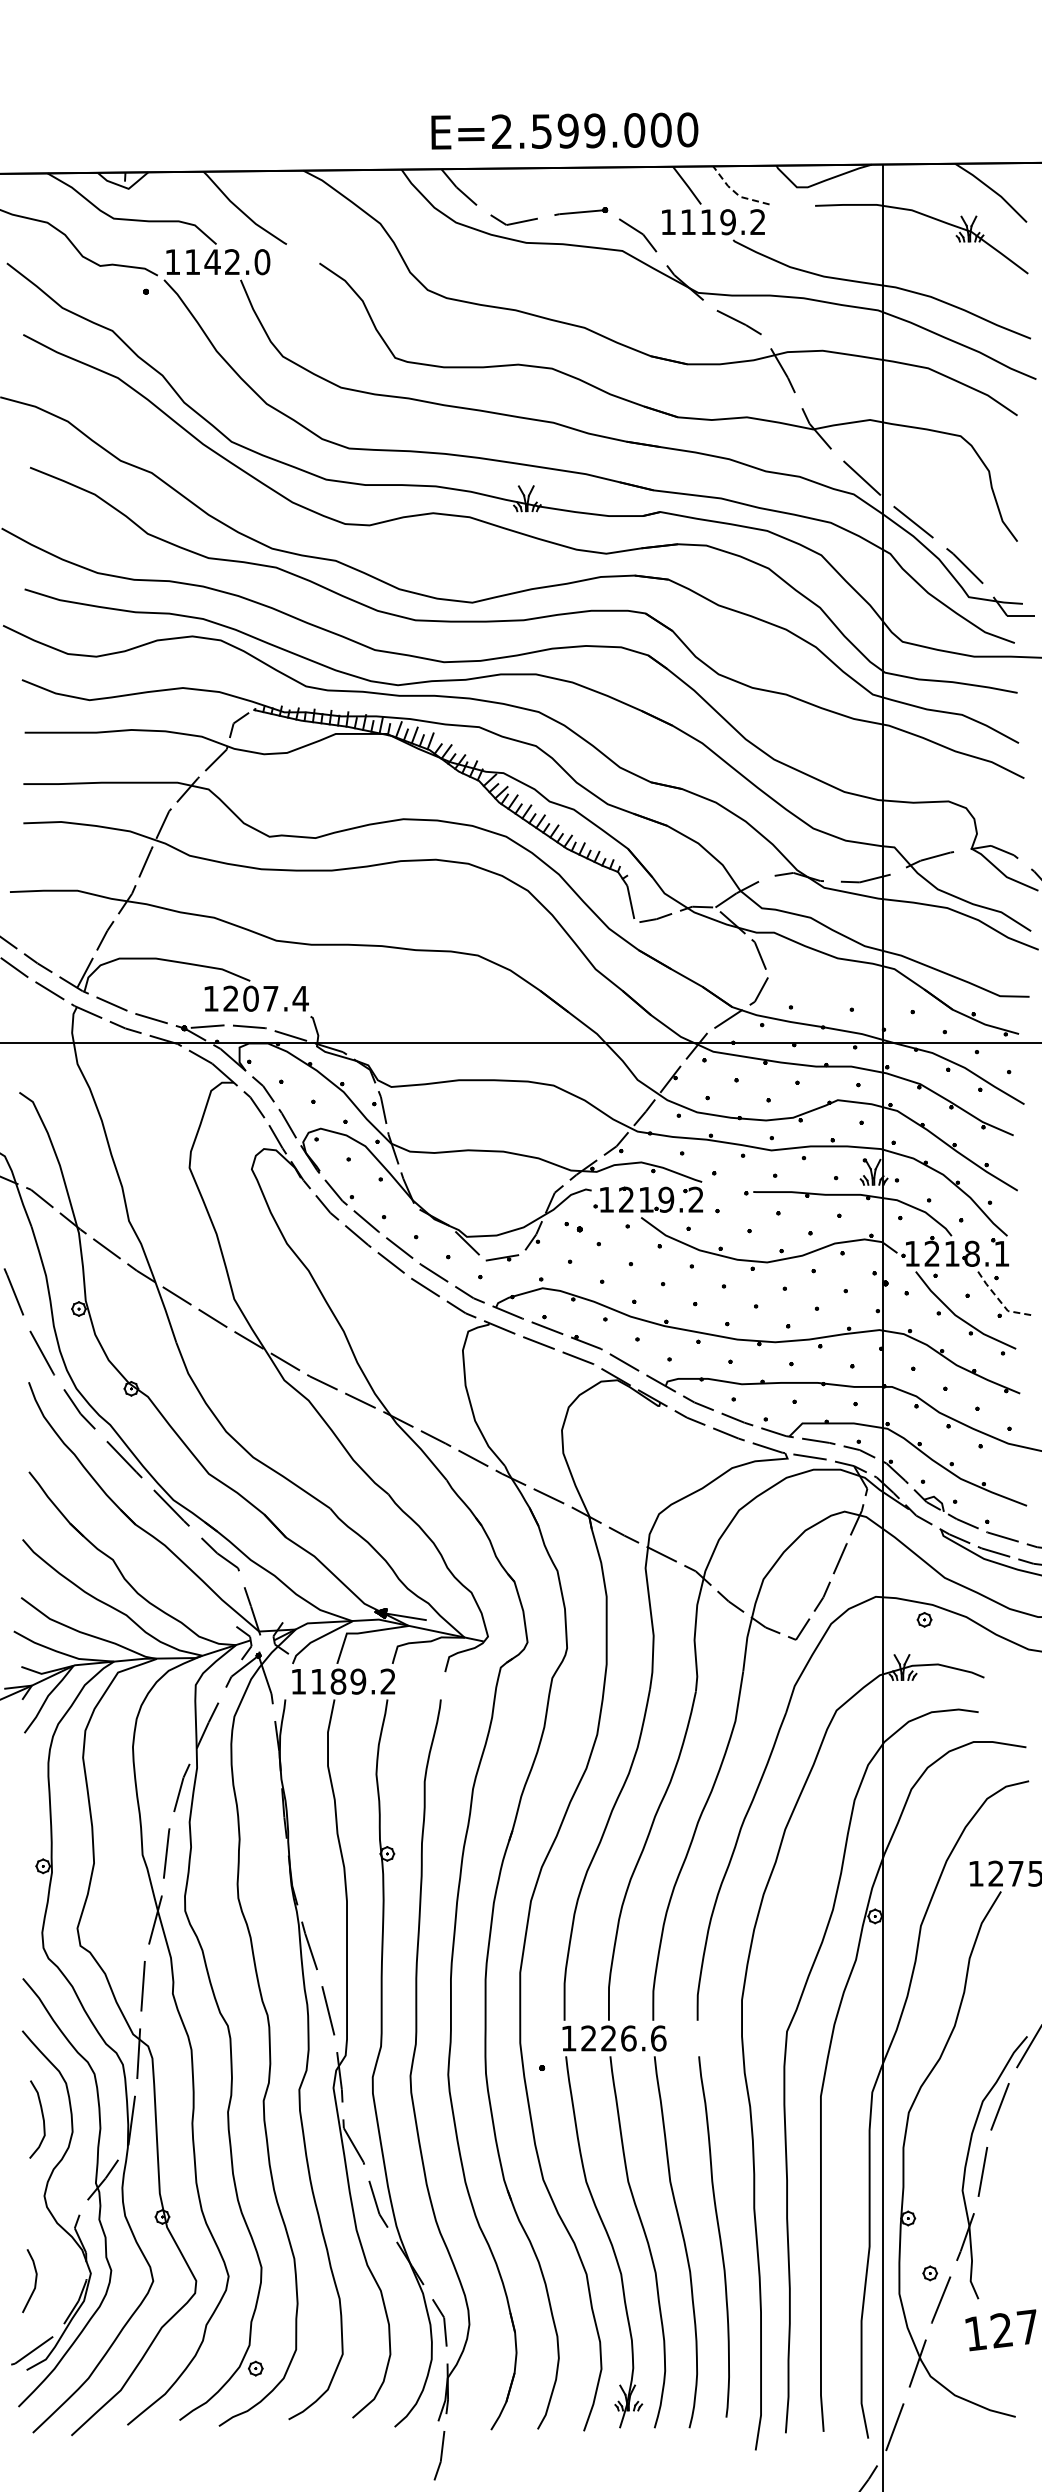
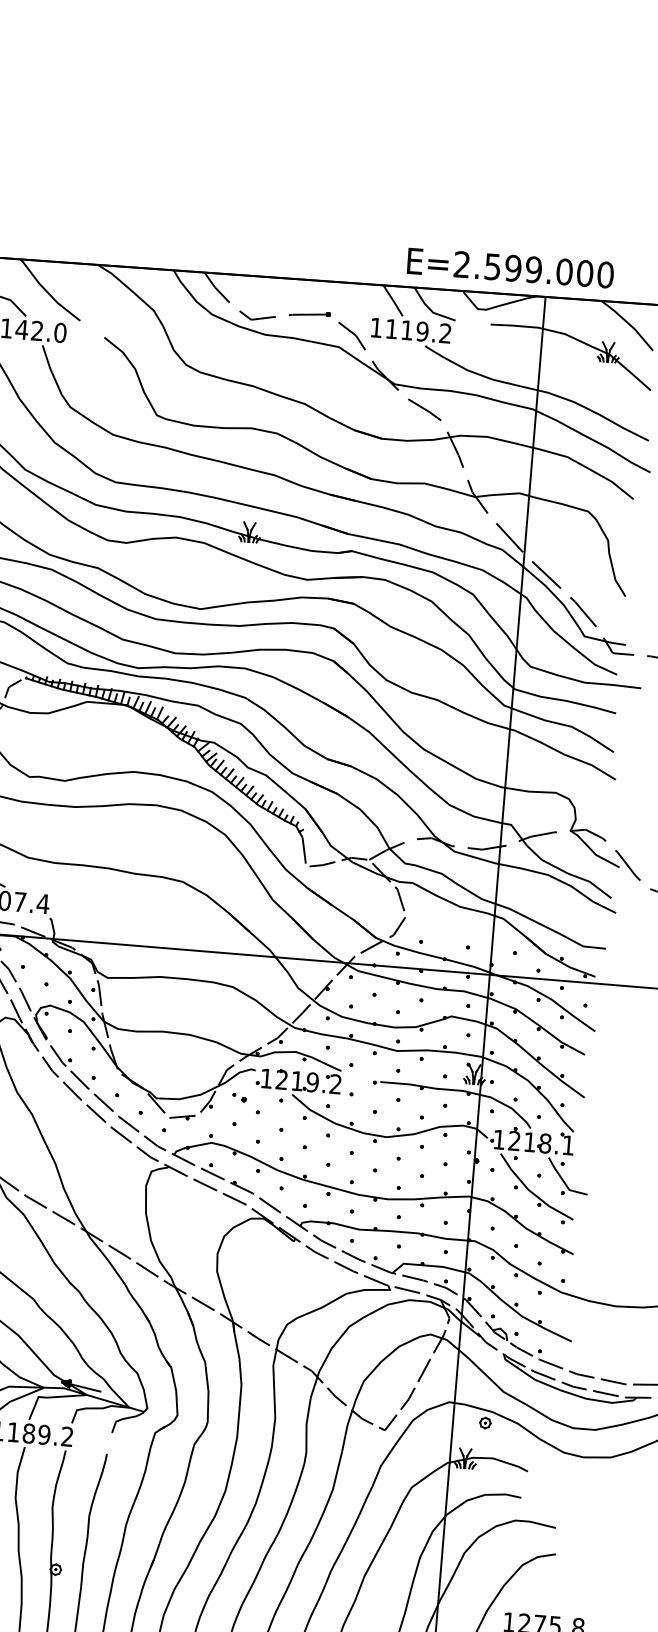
text: (564, 130) -> (510, 267), moved
line: (735, 193) -> (429, 309), dashed -> solid
line: (1000, 1301) -> (564, 1182), dashed -> solid

